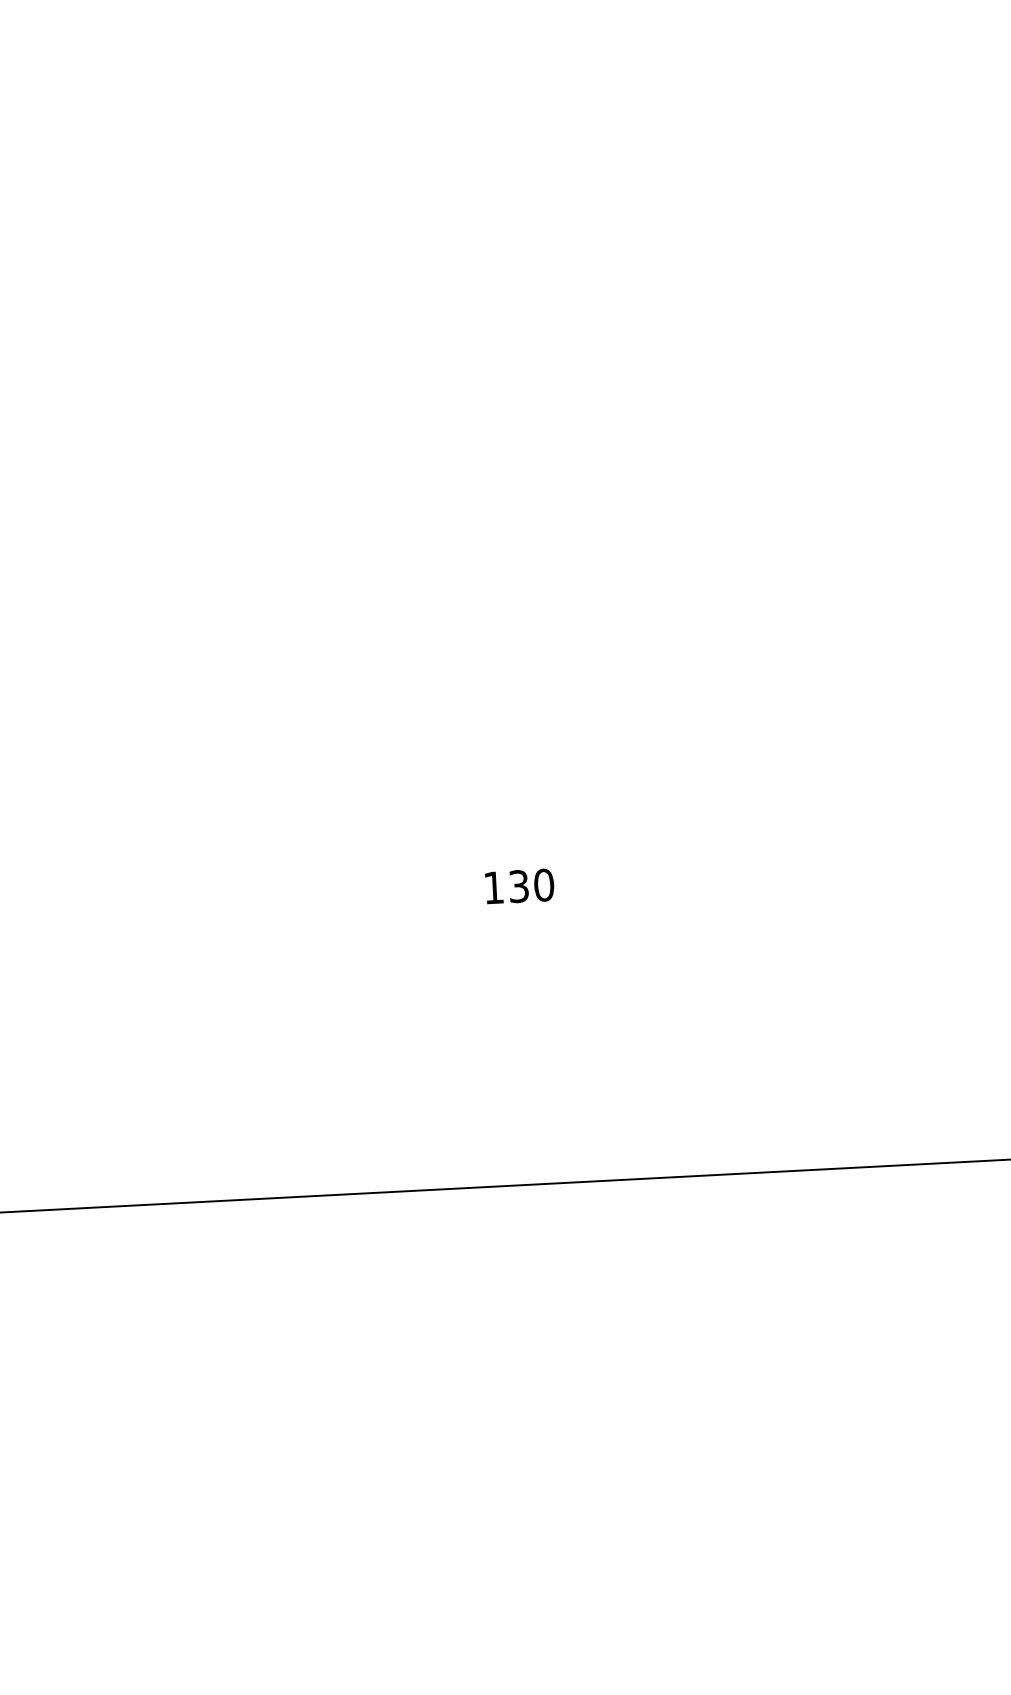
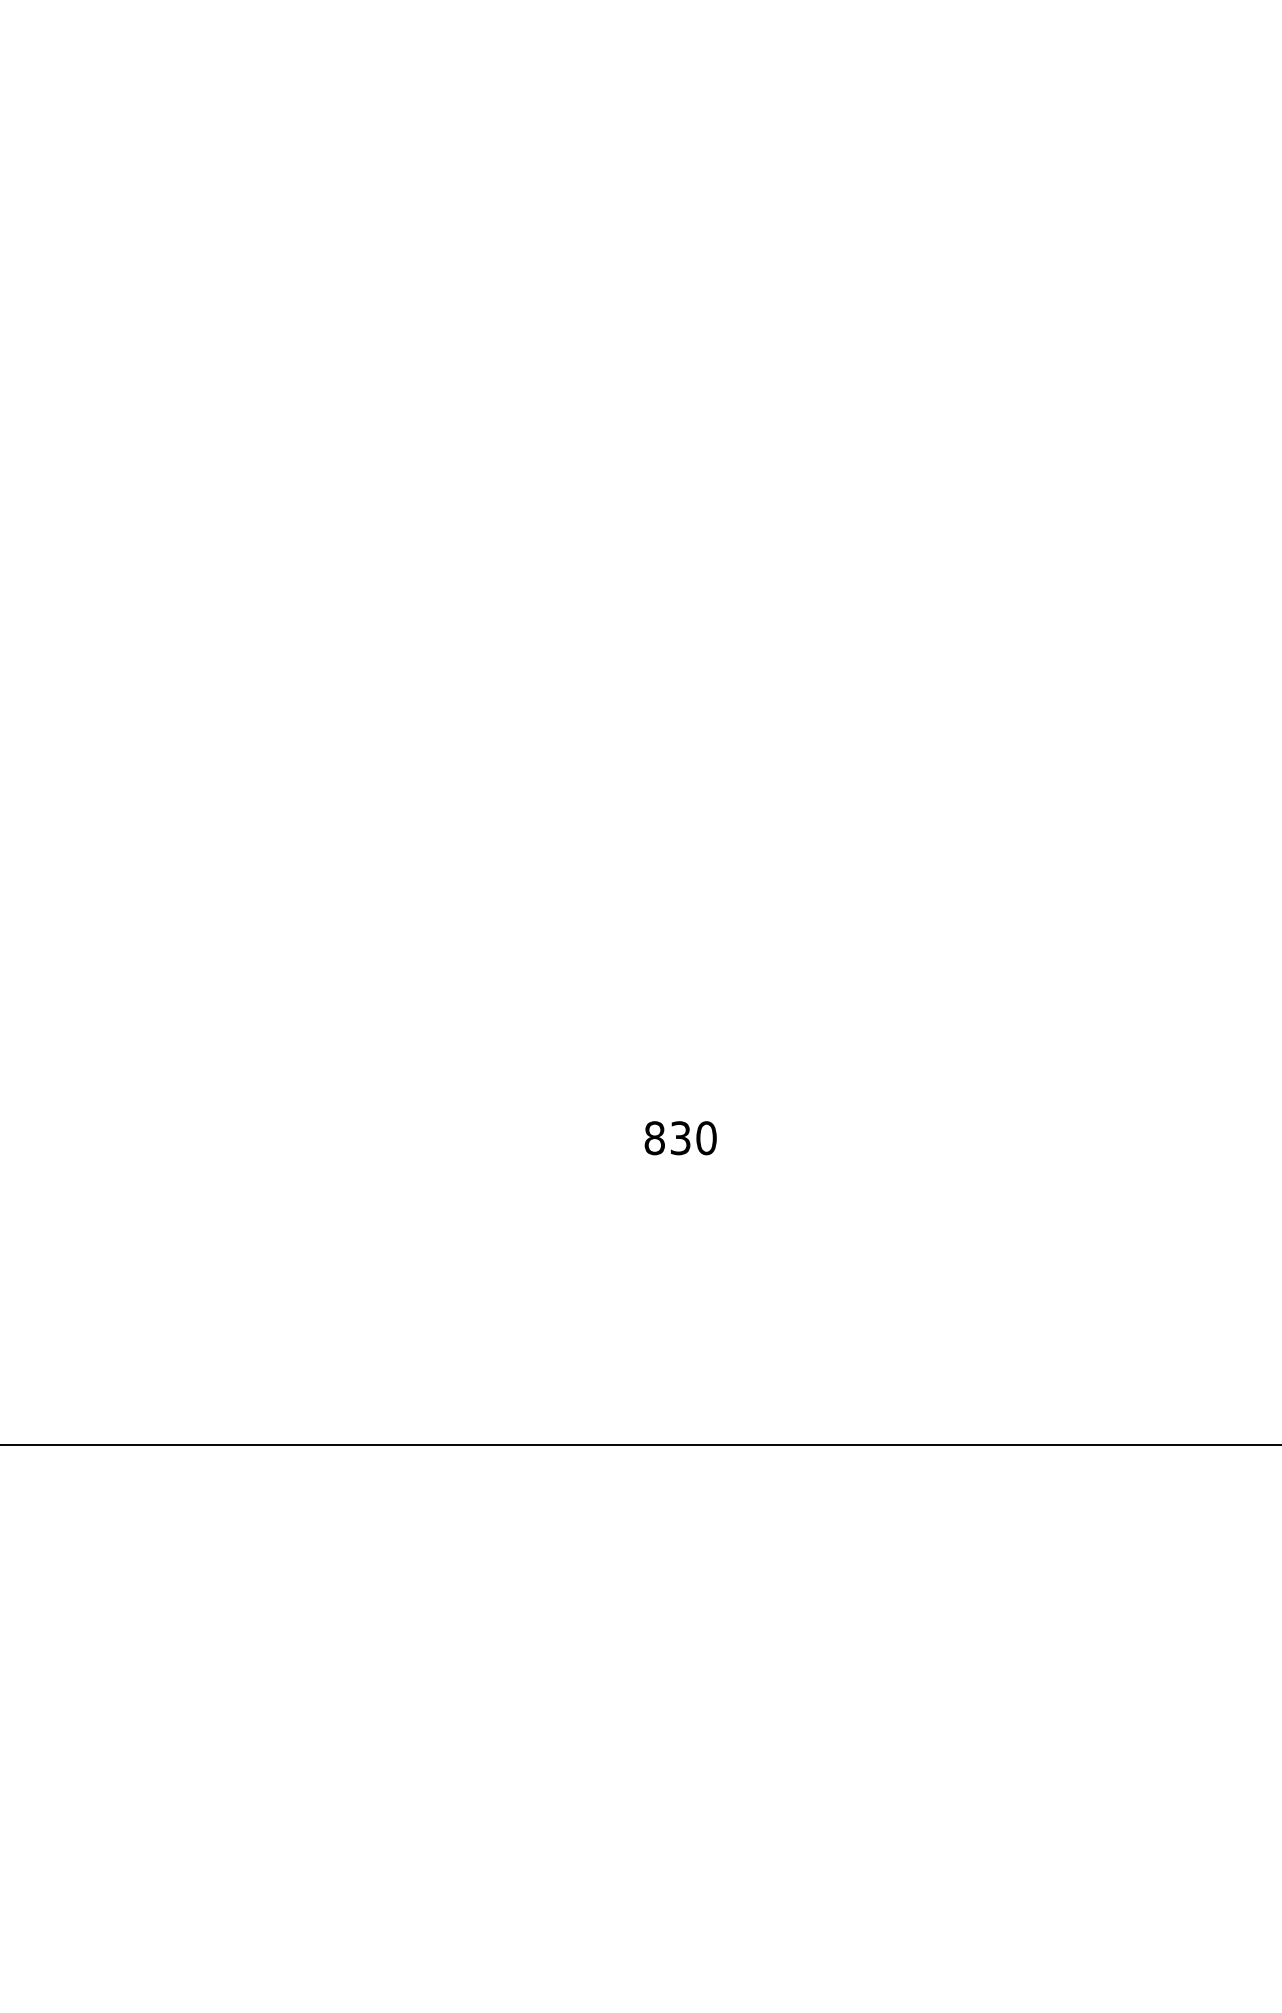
text: (493, 888) -> (654, 1138), 130 -> 830

